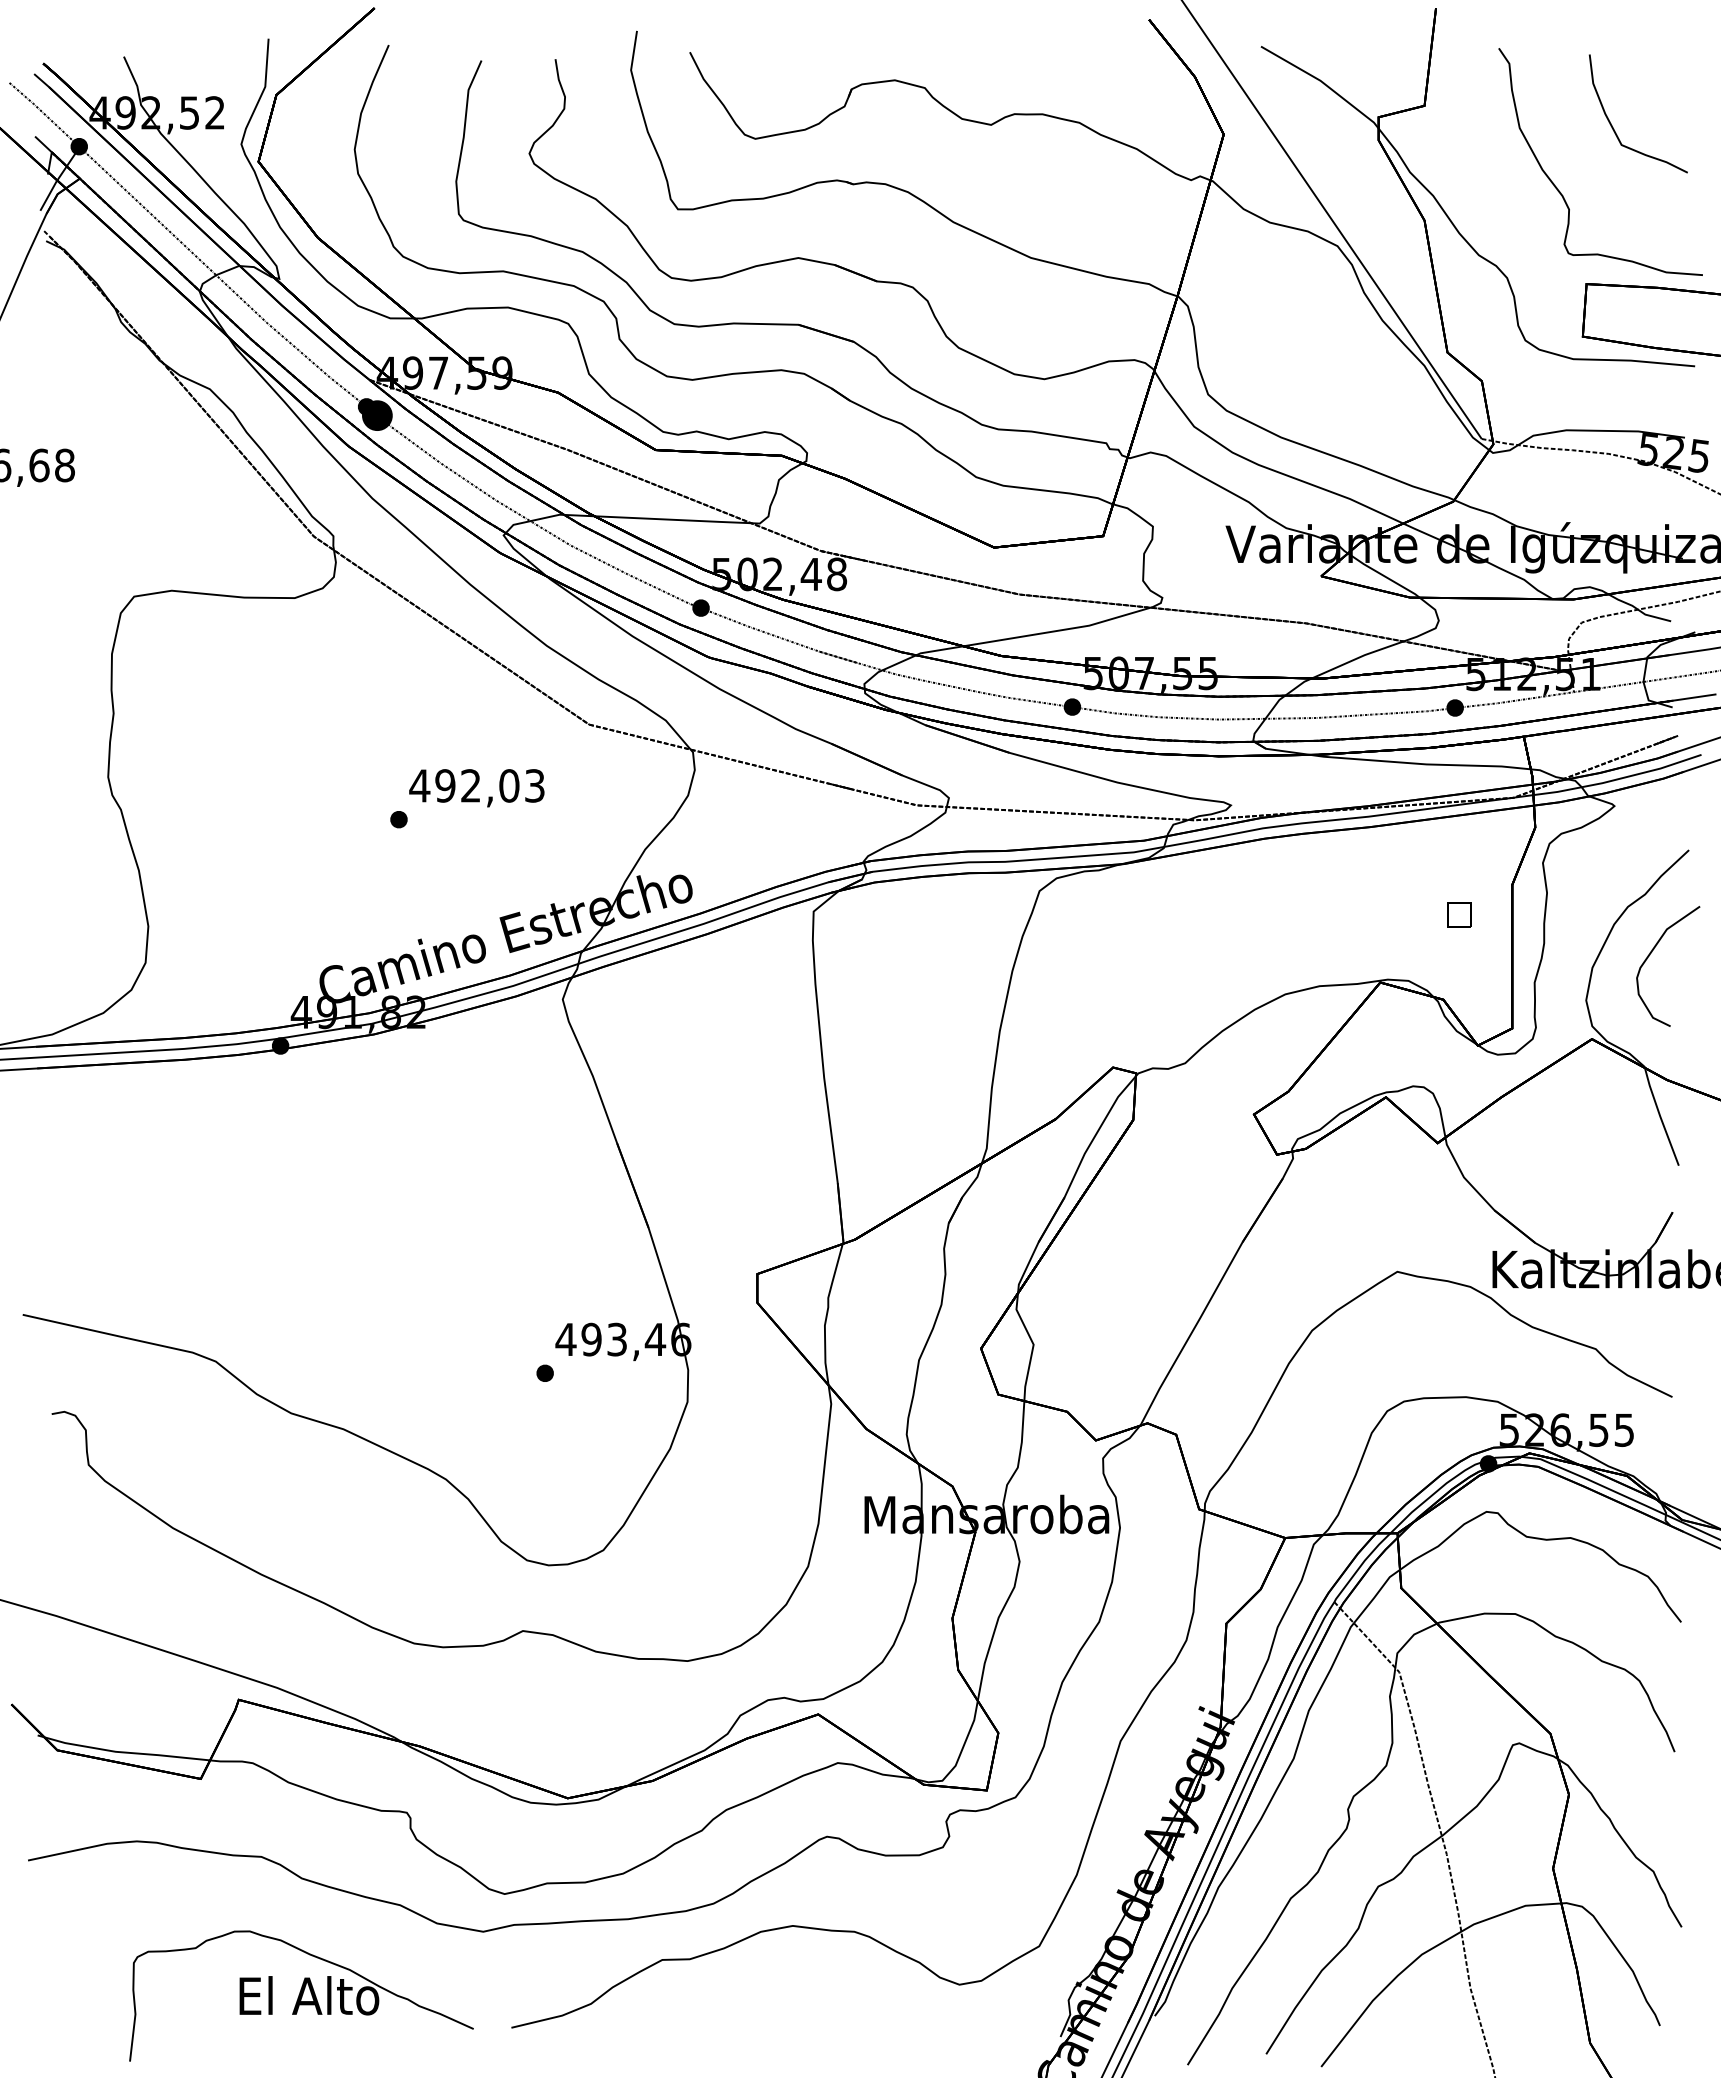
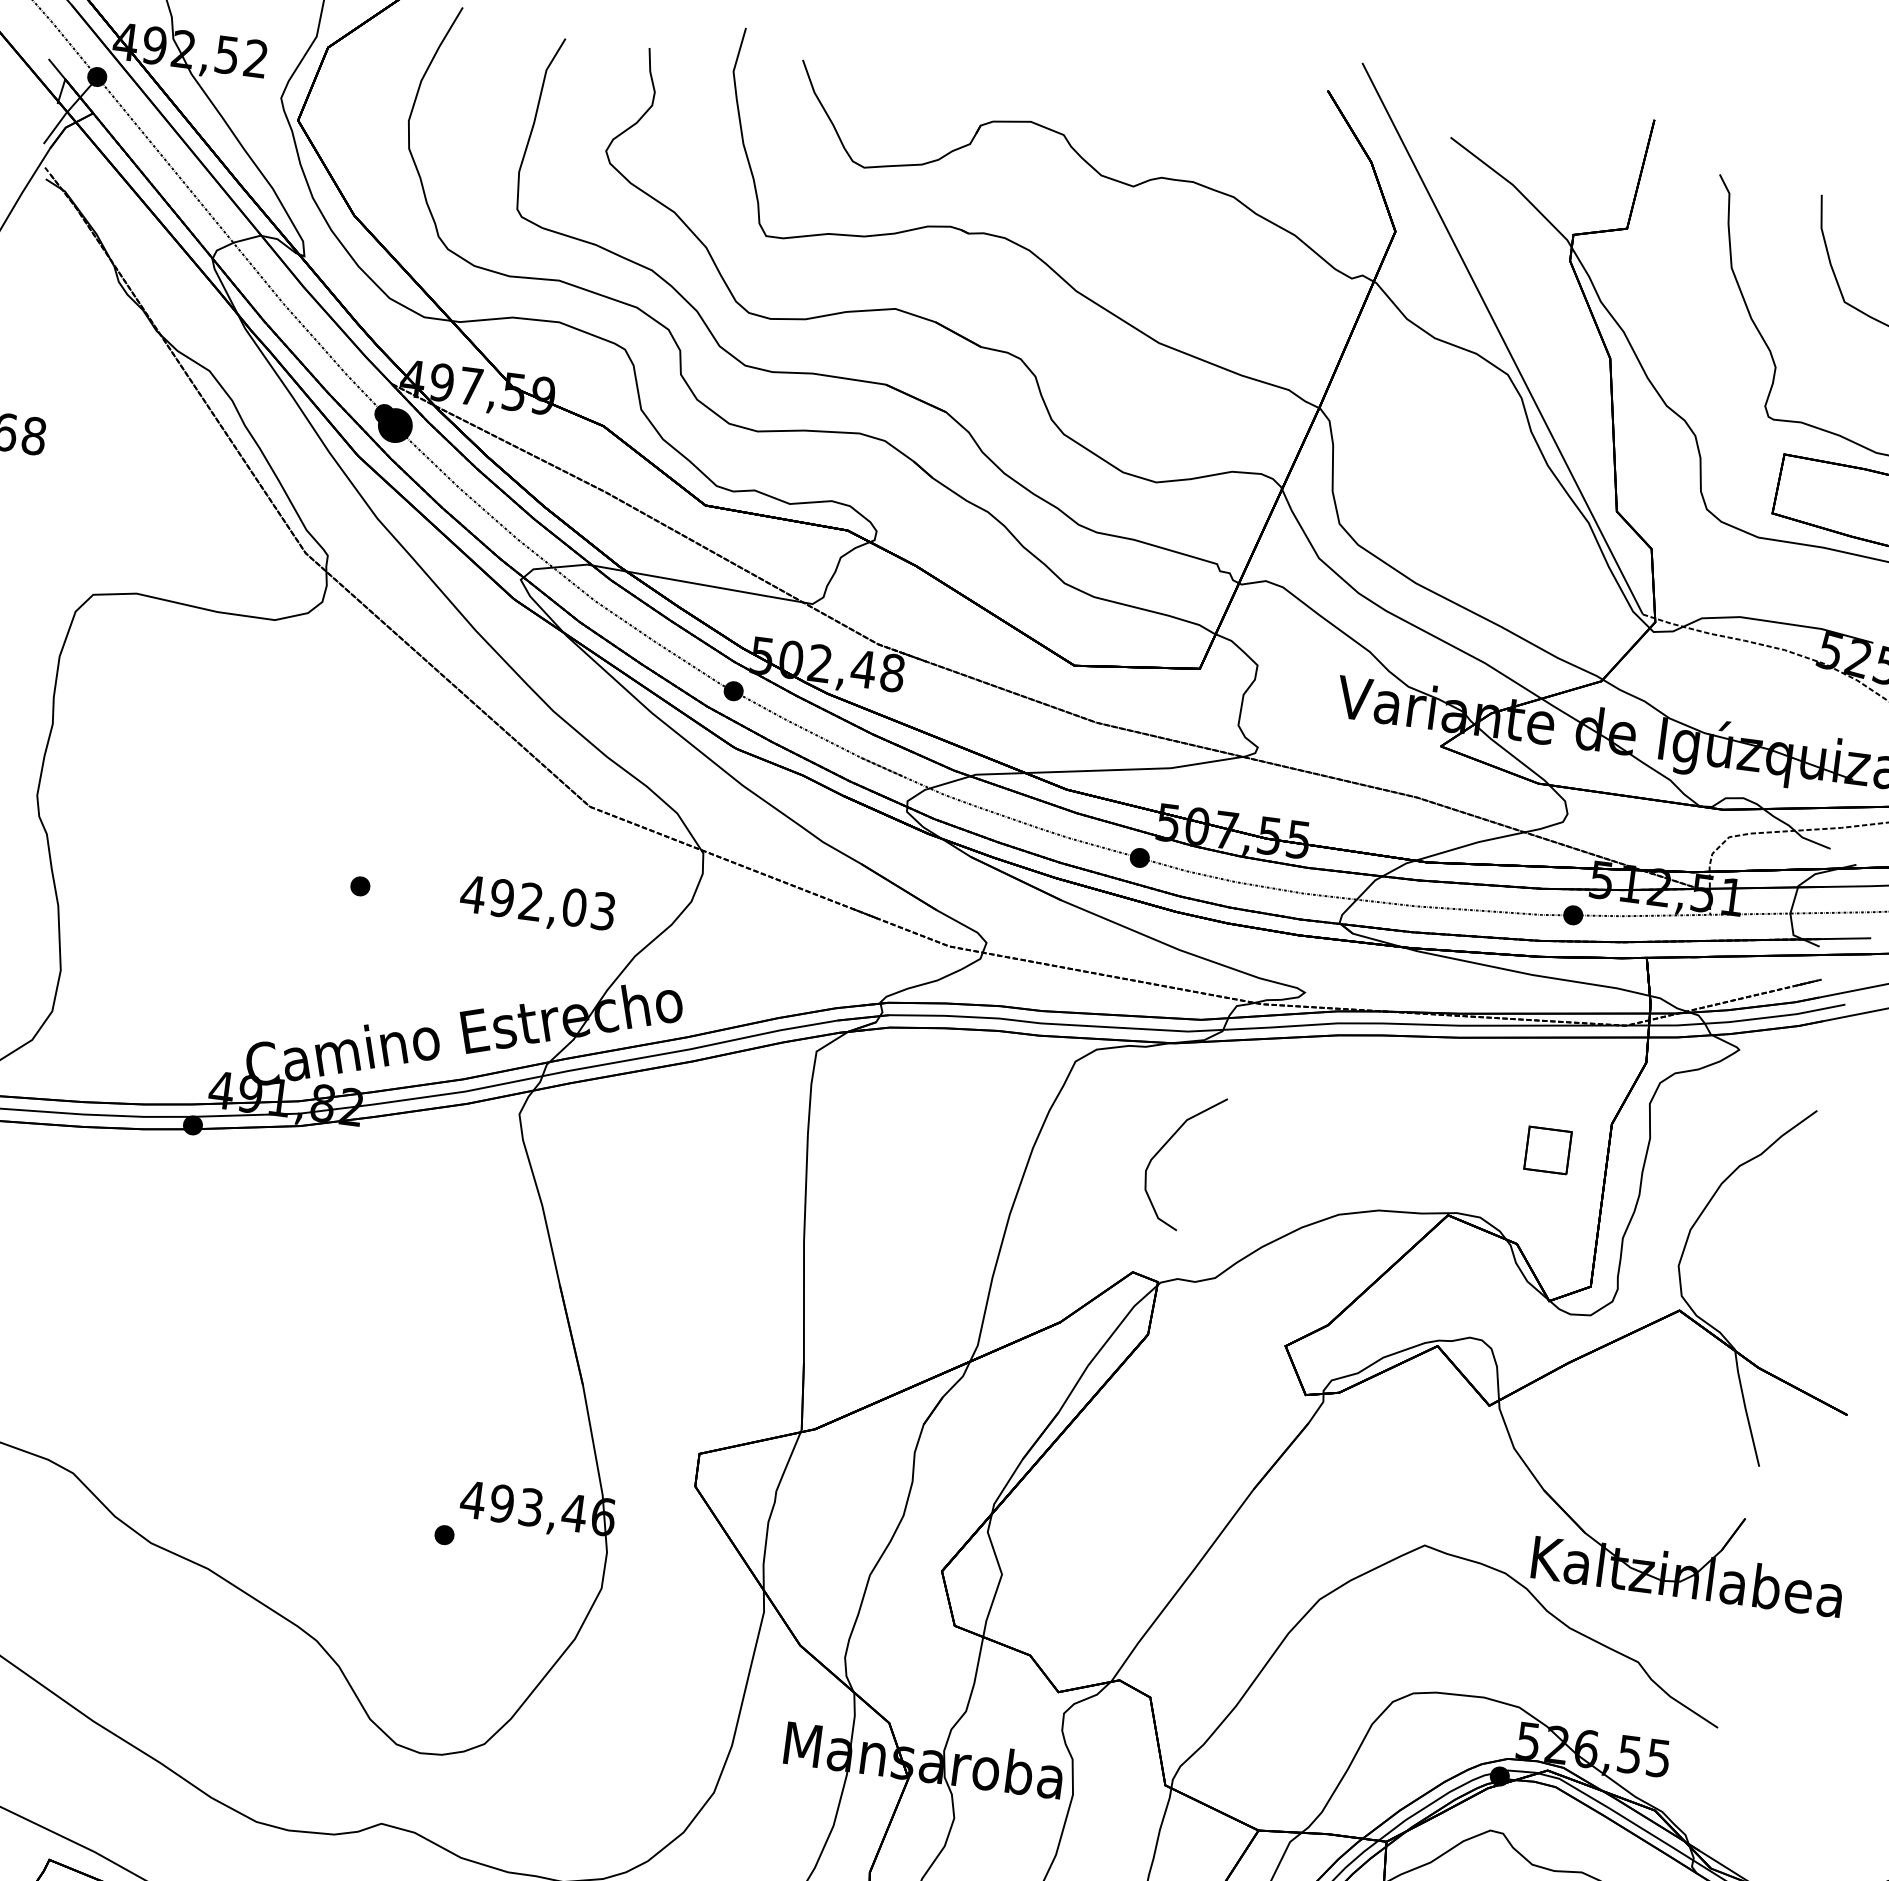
text: (476, 788) -> (537, 905), moved
part: (1459, 914) -> (1547, 1149), size x1.6
part: (1650, 955) -> (1164, 1147), moved

